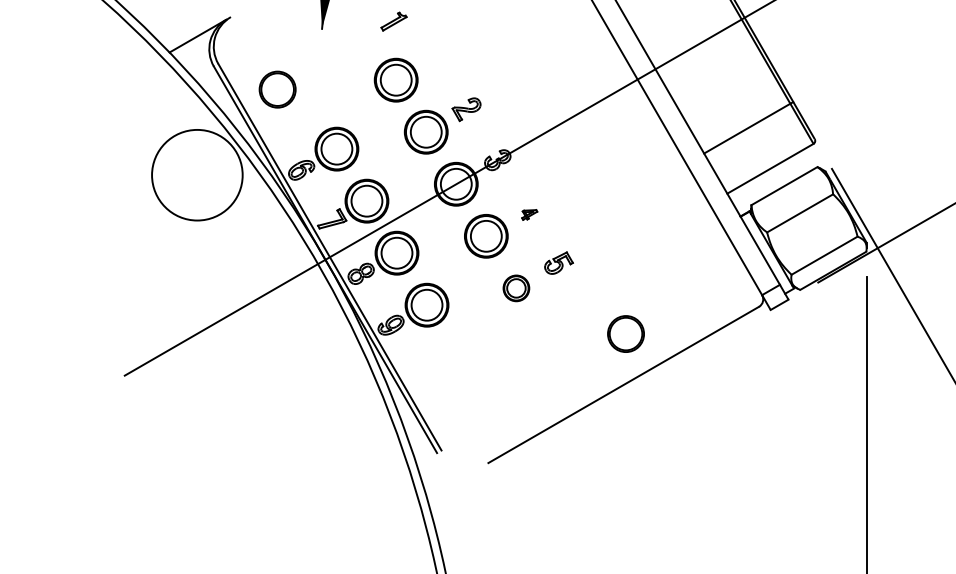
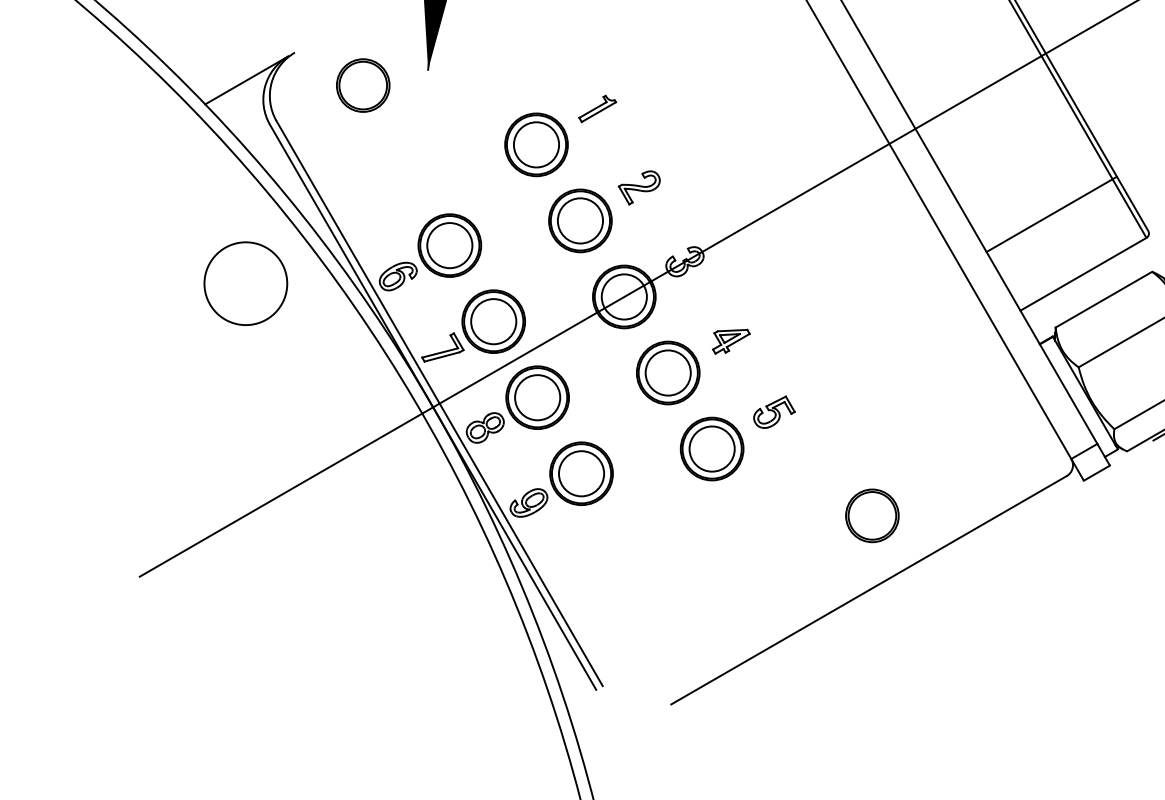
part: (393, 21) -> (596, 108), moved
part: (277, 89) -> (362, 85), moved
circle: (197, 174) -> (246, 282), size x0.62
part: (529, 214) -> (731, 341), size x1.67
part: (516, 288) -> (712, 449), size x1.67

